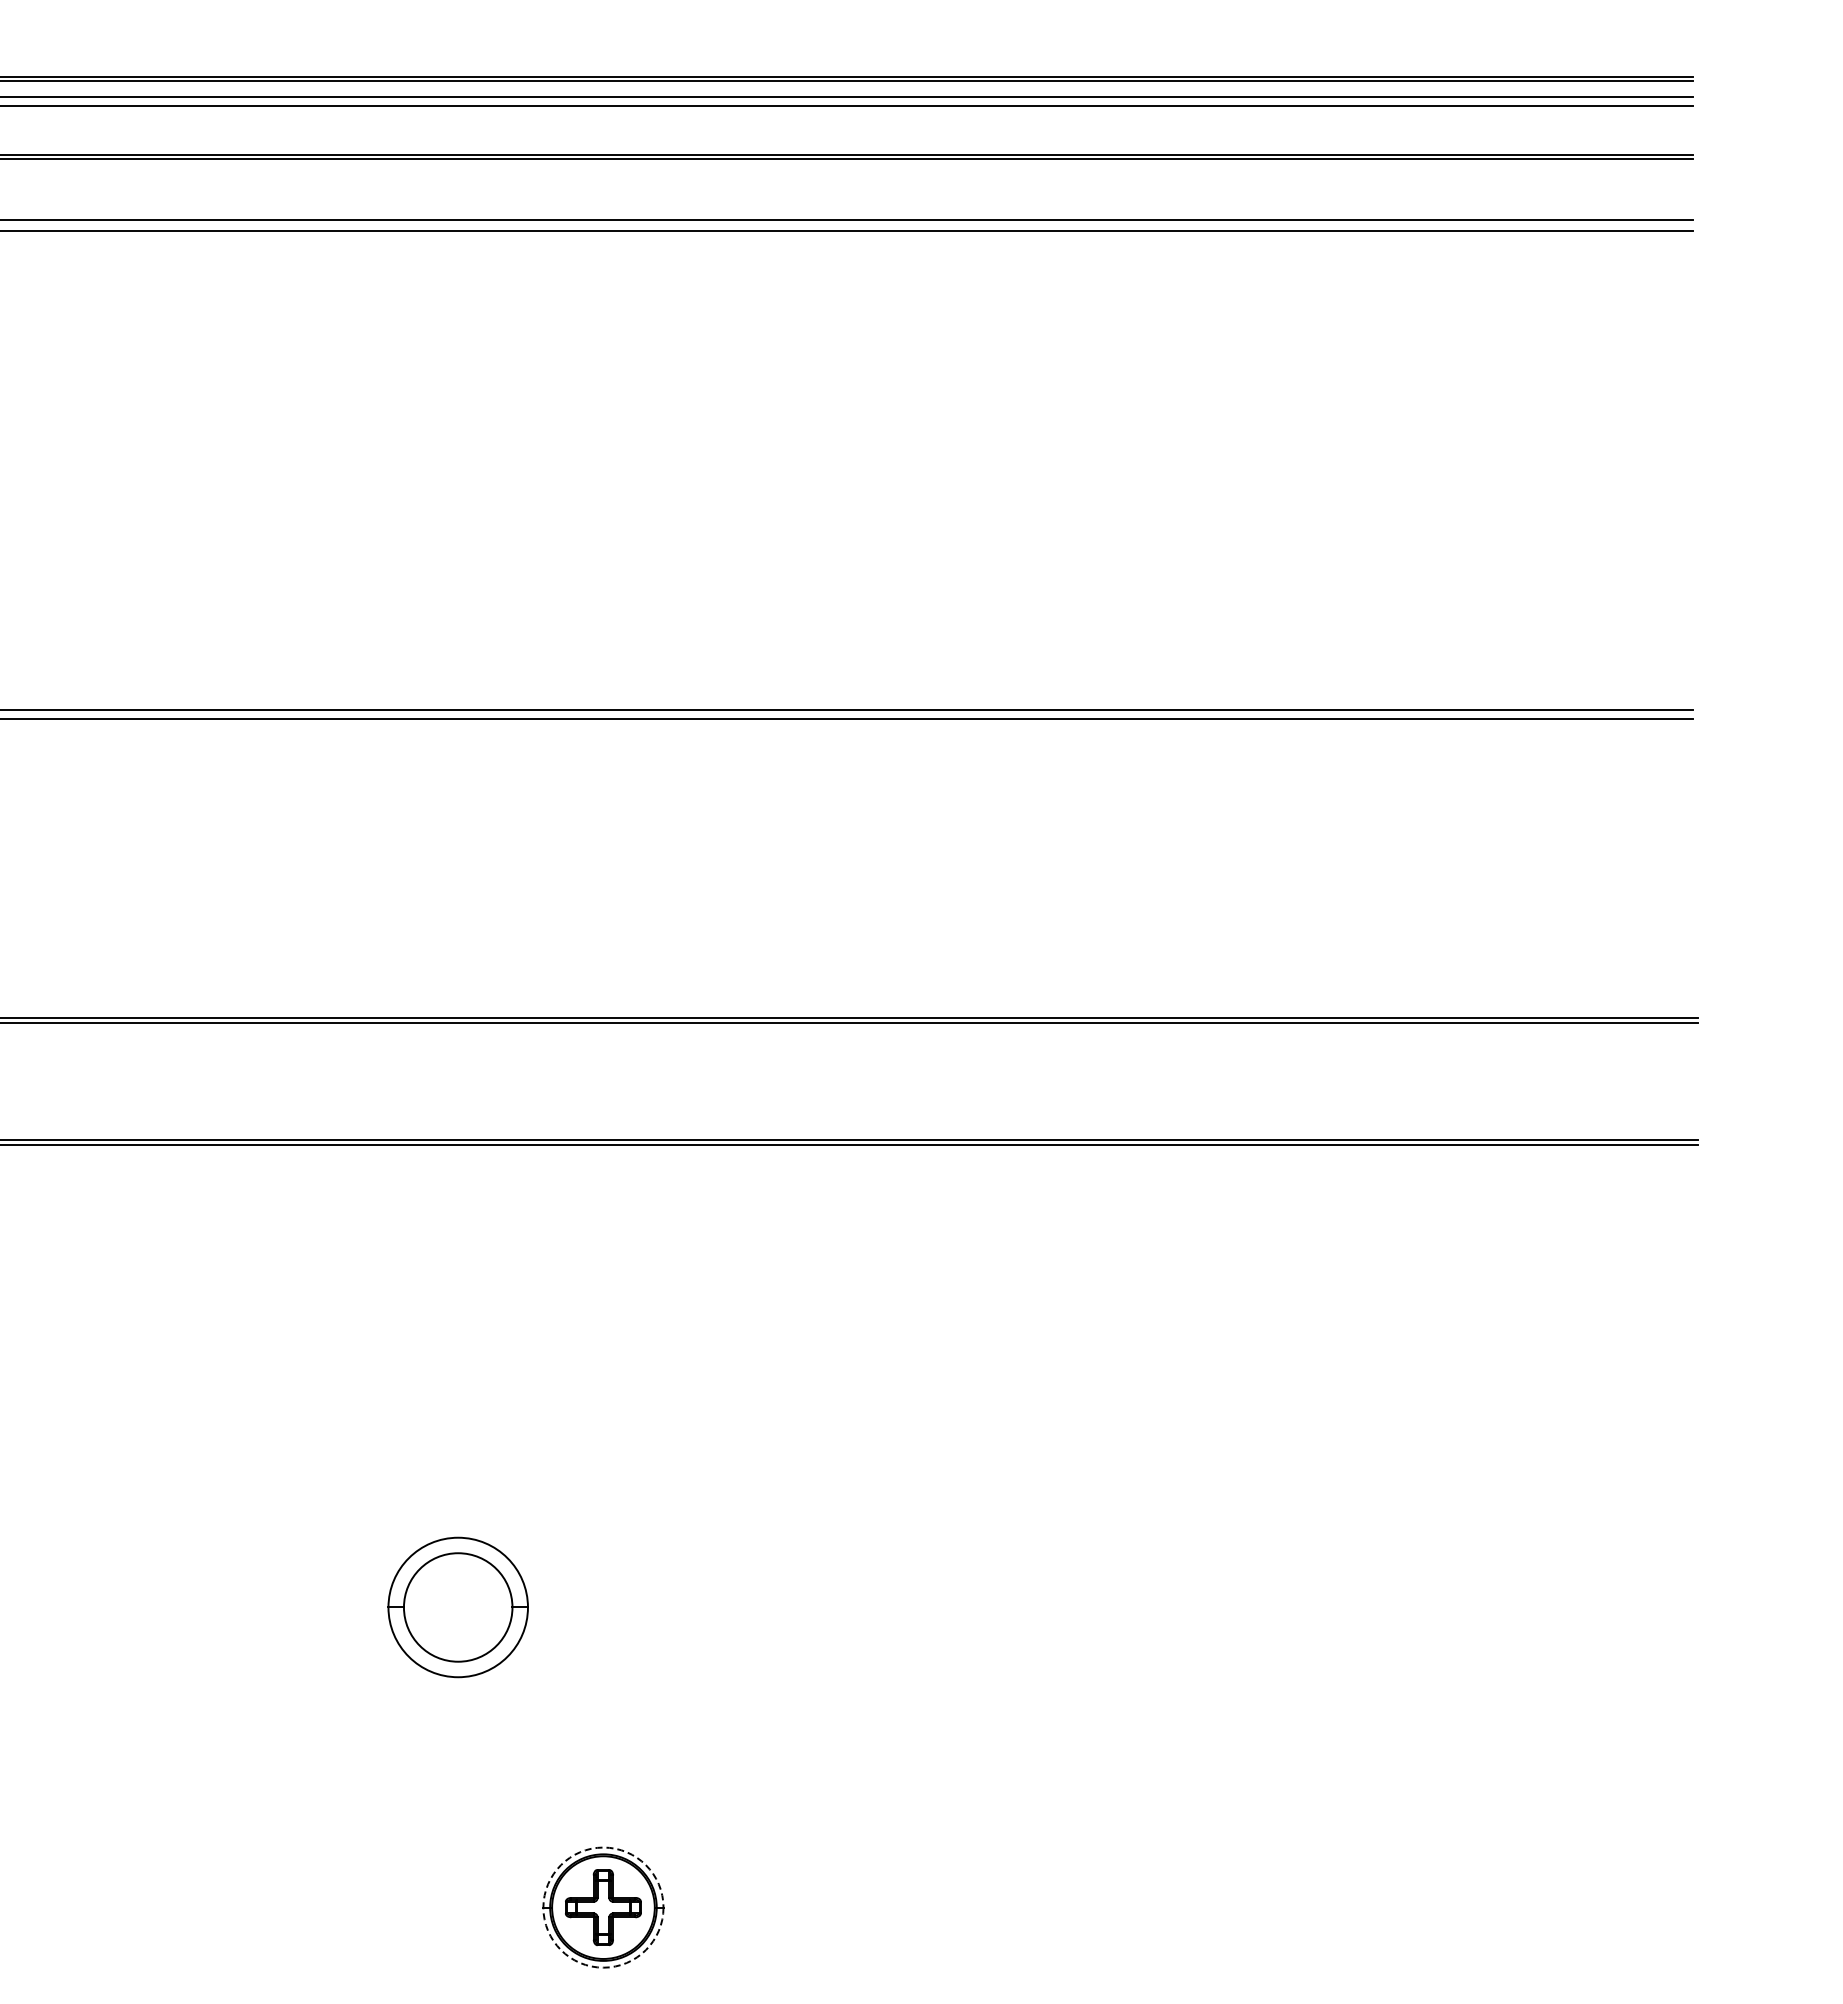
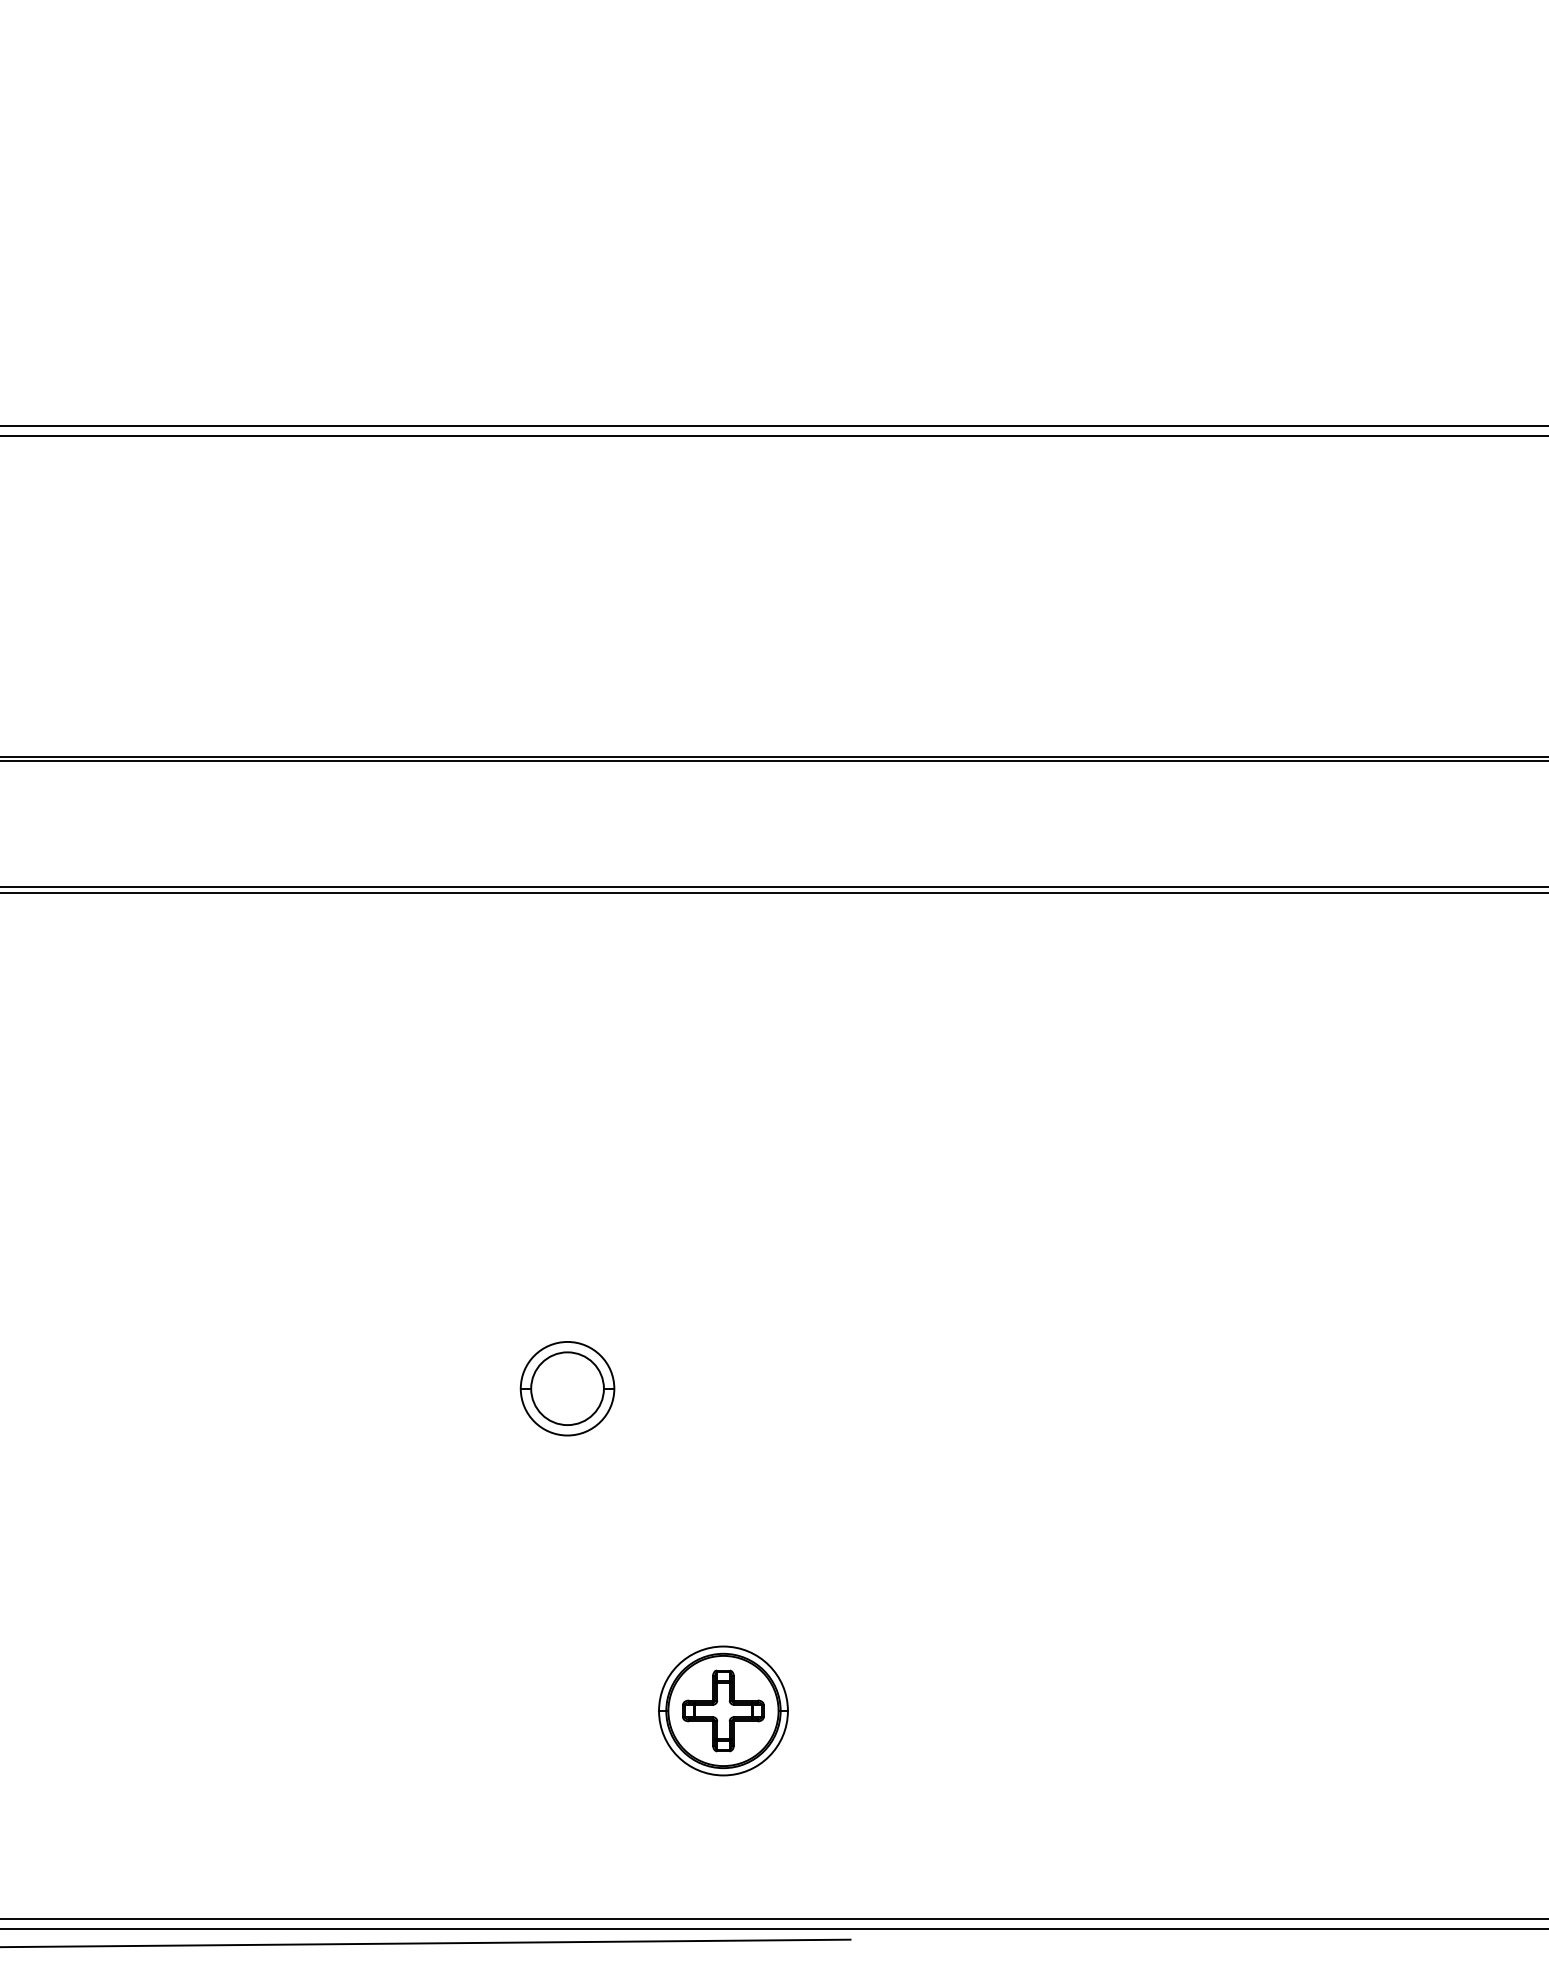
part: (457, 1606) -> (566, 1387), size x0.62
circle: (603, 1907) -> (723, 1710), dashed -> solid

